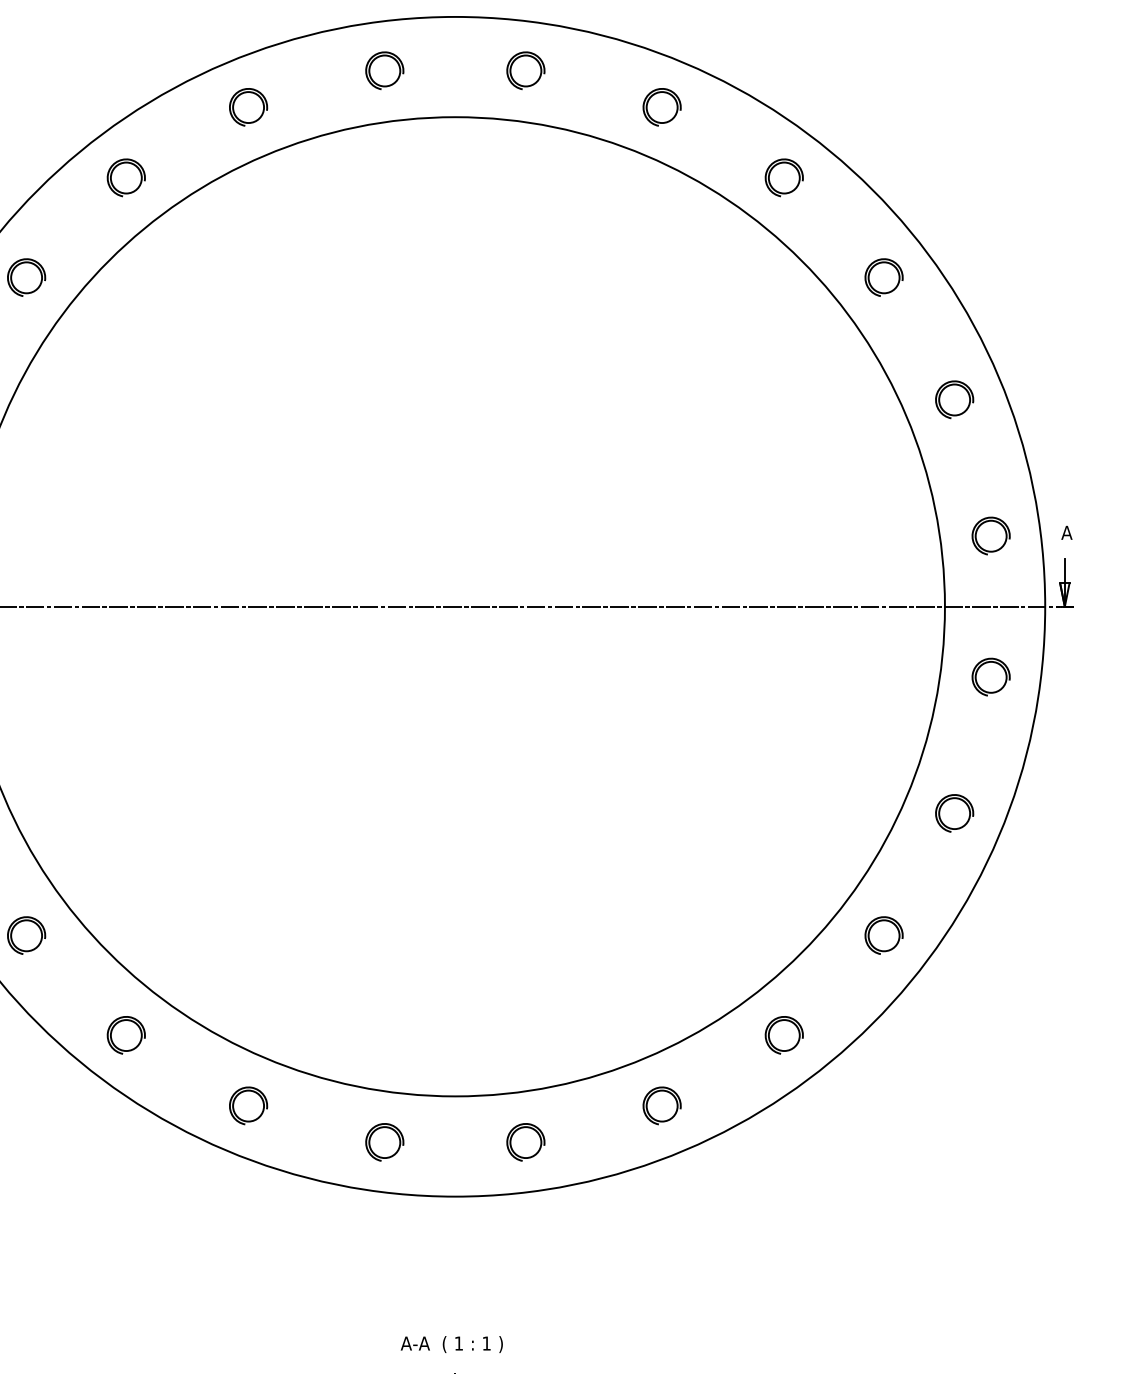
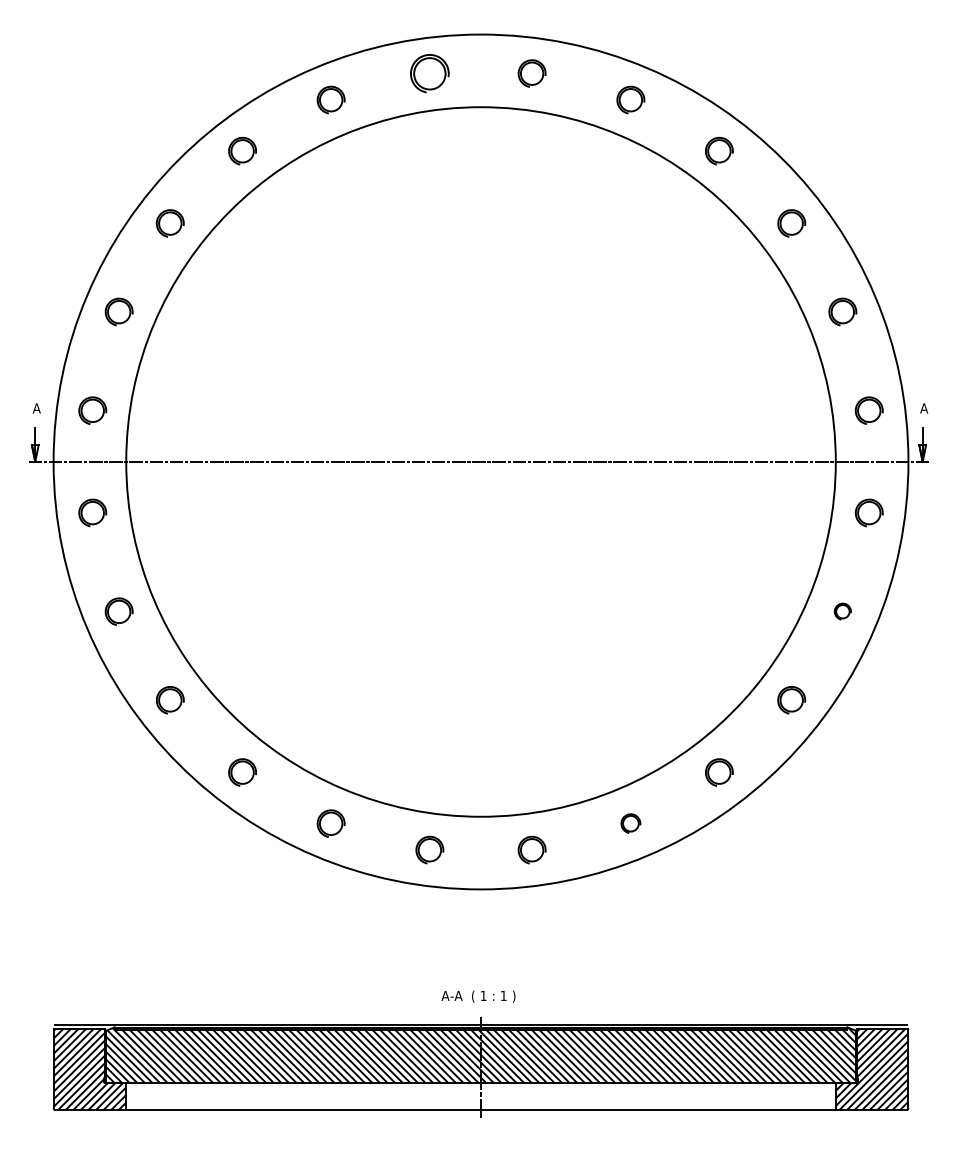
part: (384, 70) -> (429, 73), size x1.4
part: (954, 813) -> (842, 611), size x0.6
part: (661, 1105) -> (630, 823), size x0.7

